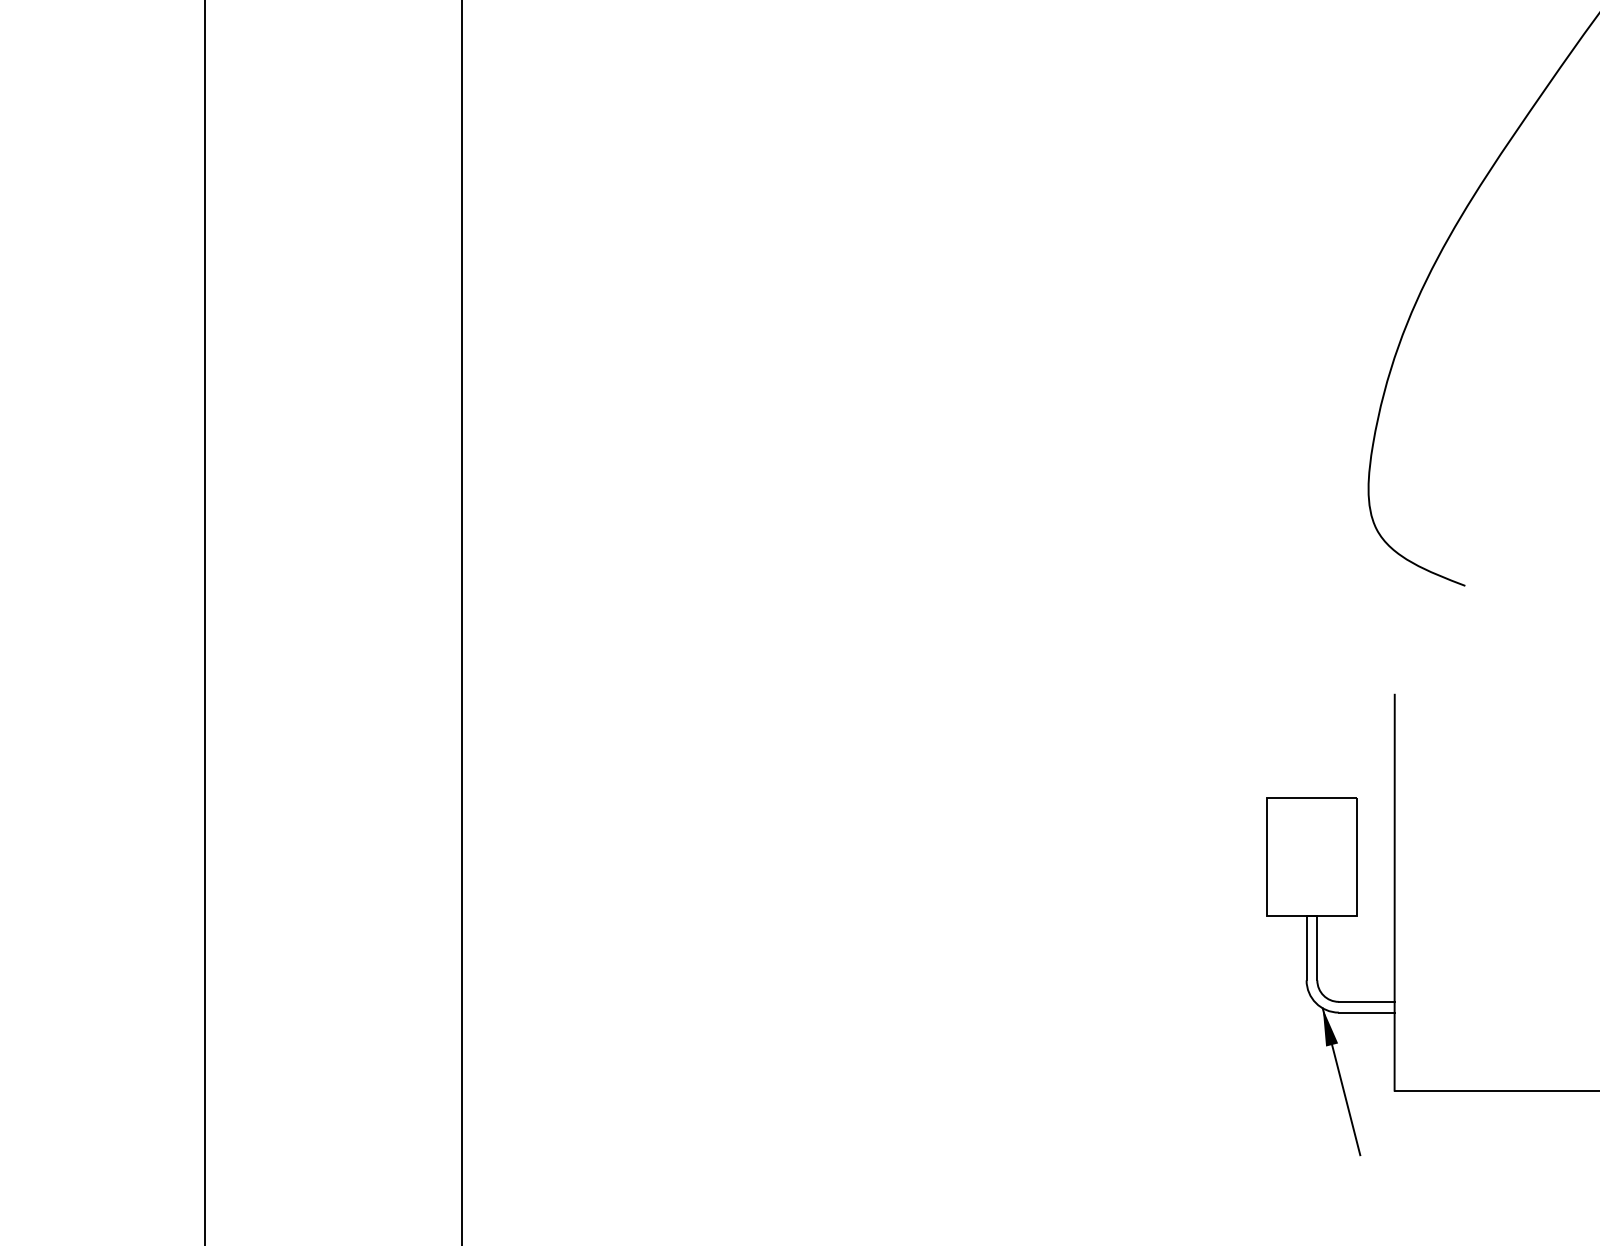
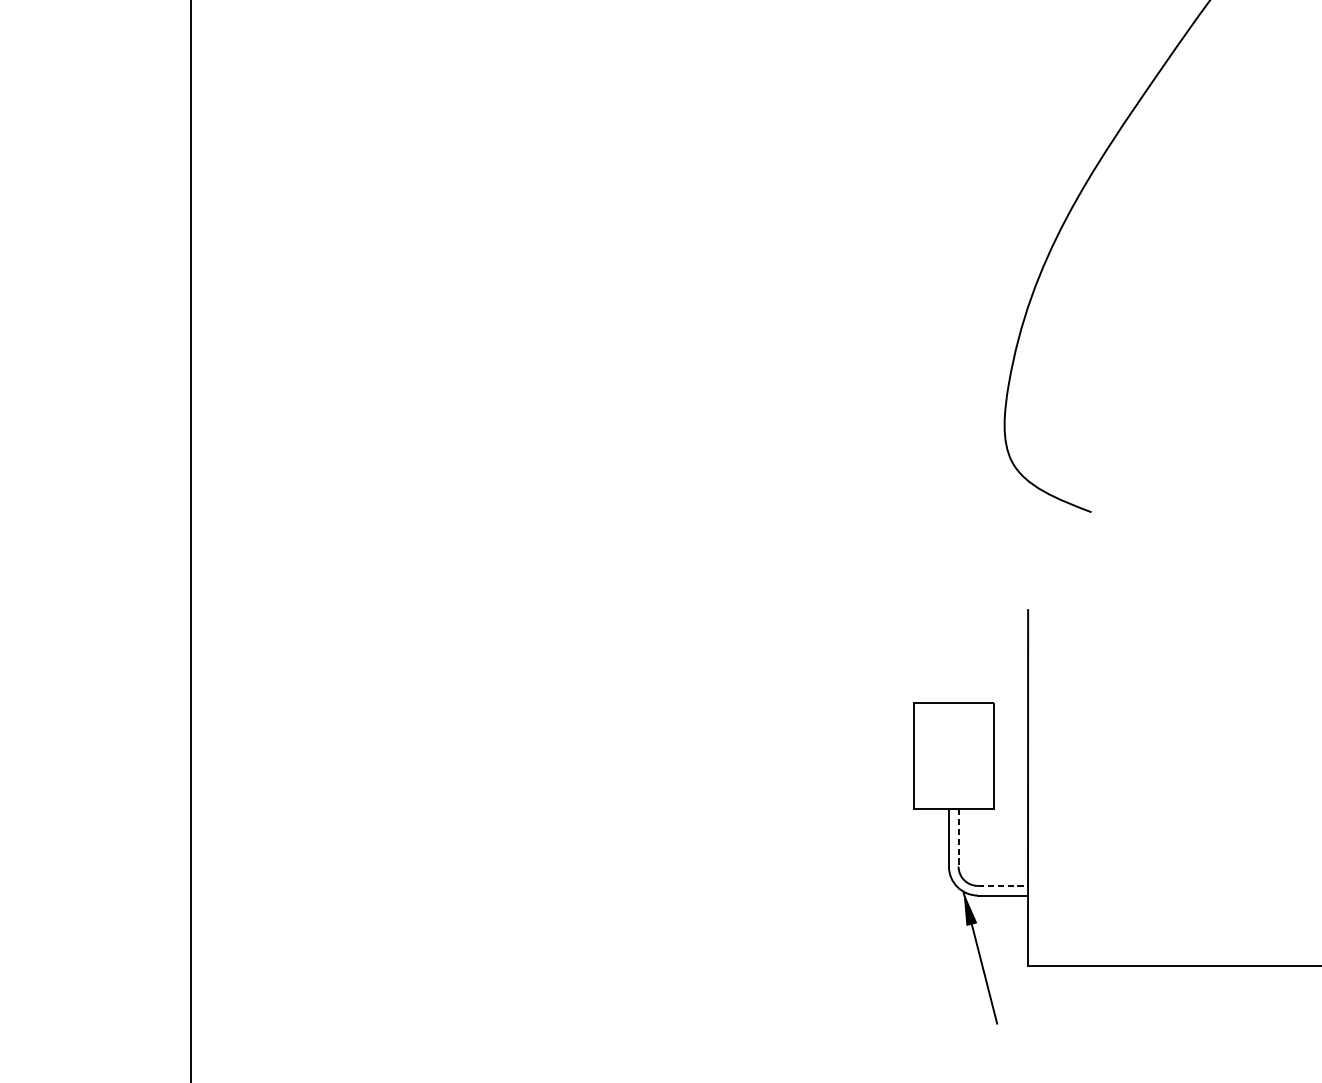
line: (1317, 948) -> (958, 837), solid -> dashed
line: (1366, 1001) -> (1002, 885), solid -> dashed

